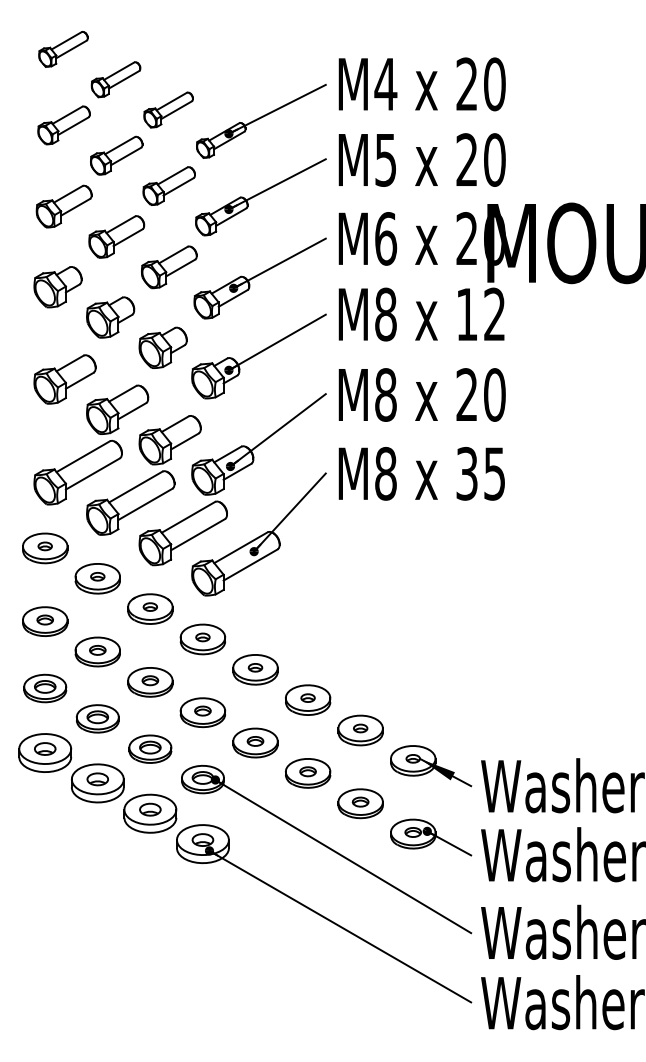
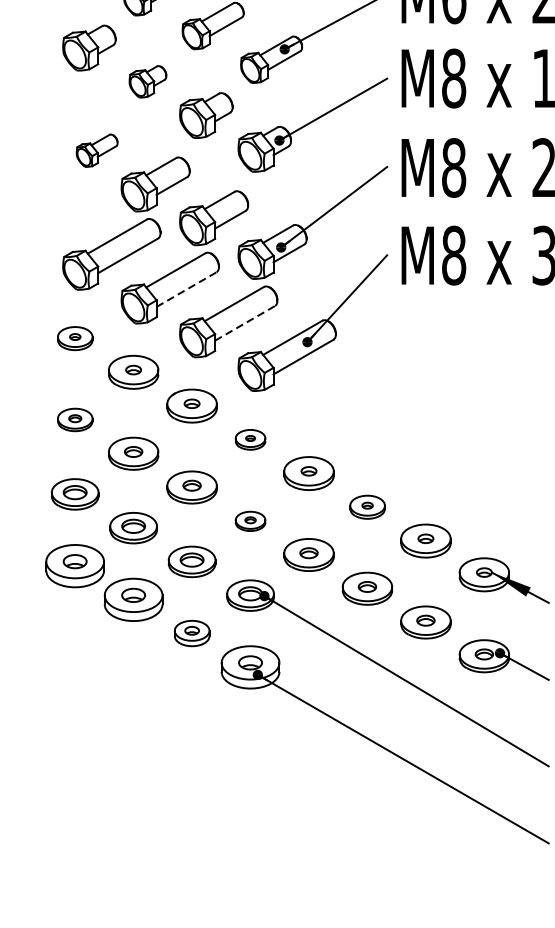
part: (110, 317) -> (147, 81), size x0.7
part: (64, 379) -> (96, 150), size x0.6
line: (145, 504) -> (186, 289), solid -> dashed
line: (198, 534) -> (245, 323), solid -> dashed
part: (45, 548) -> (75, 338), size x0.7
part: (45, 621) -> (75, 419), size x0.7
part: (202, 639) -> (250, 439), size x0.6
part: (308, 699) -> (367, 506), size x0.7
part: (202, 712) -> (250, 521), size x0.6
part: (150, 813) -> (192, 633), size x0.6

